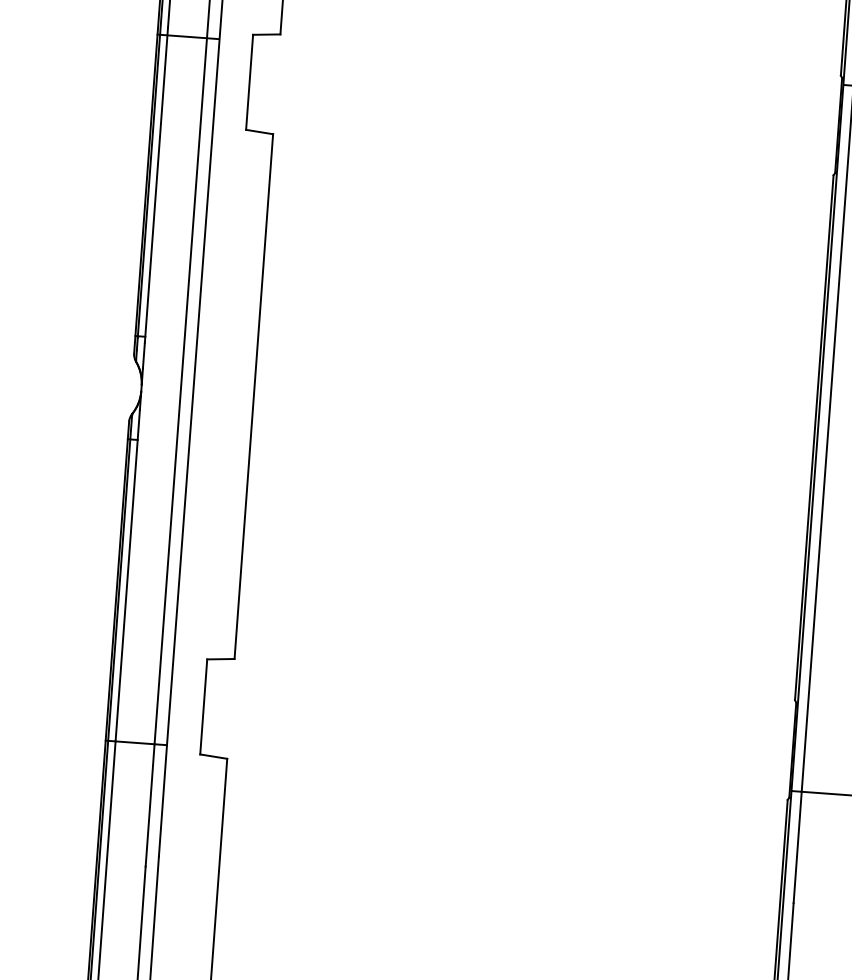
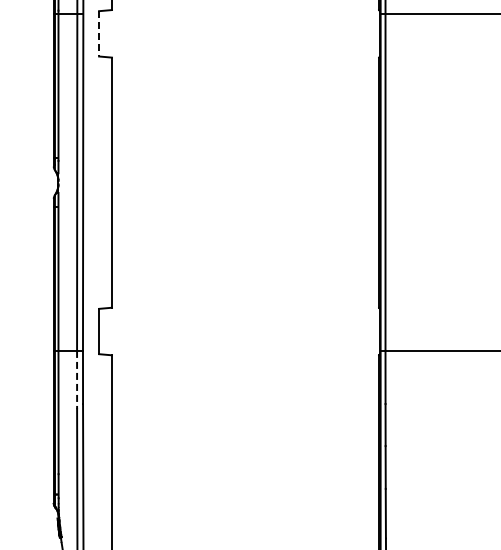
line: (250, 81) -> (99, 33), solid -> dashed
line: (150, 806) -> (77, 380), solid -> dashed

